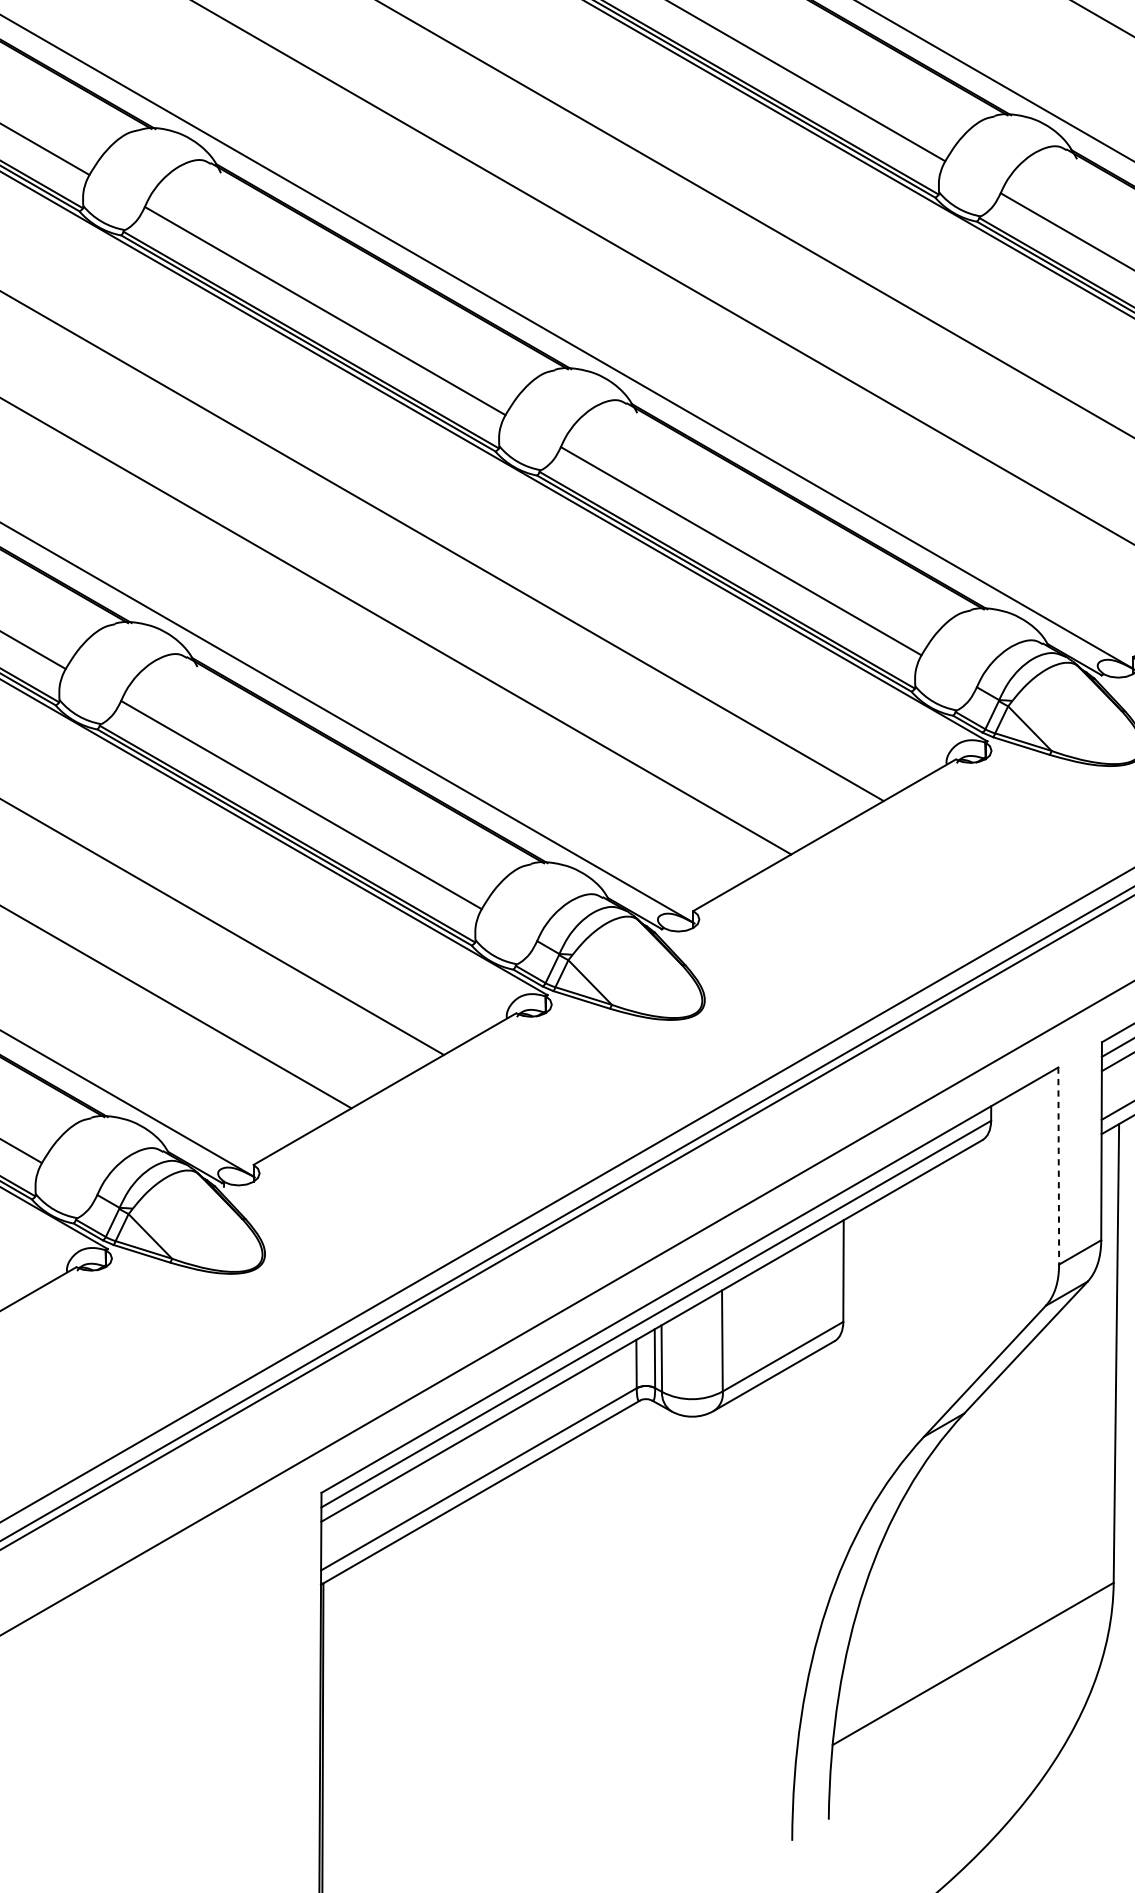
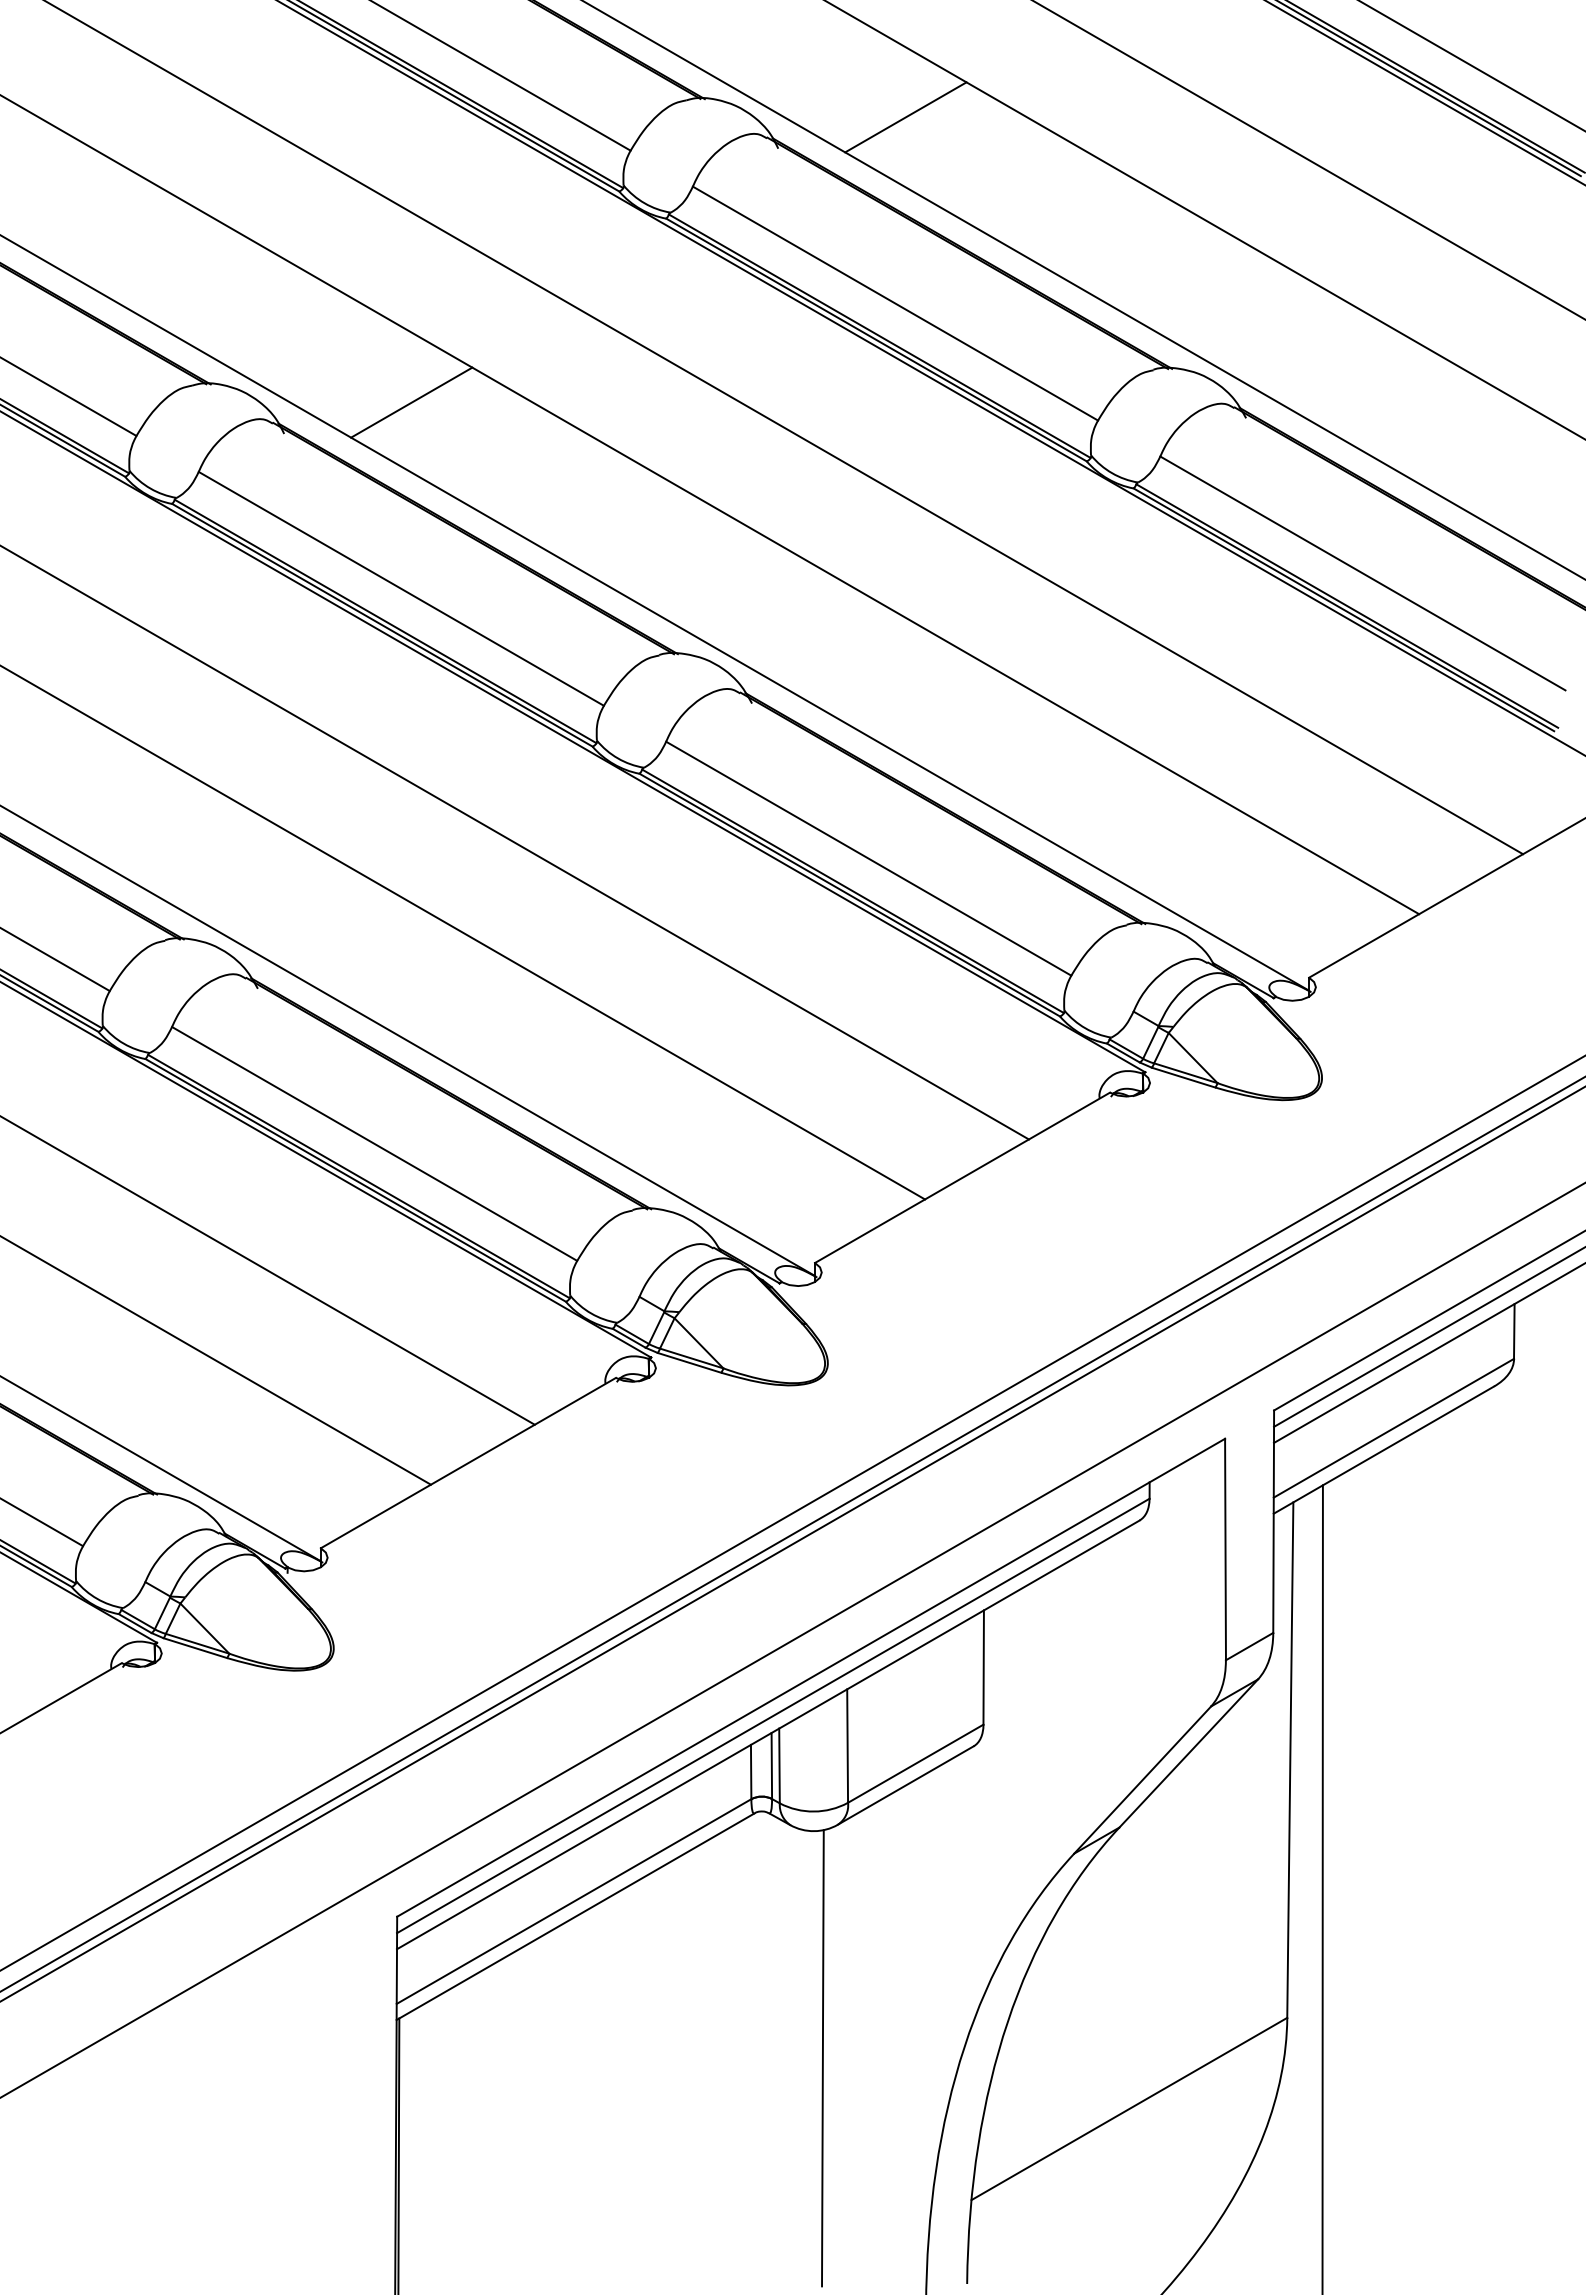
line: (334, 145) -> (411, 402), added
line: (1058, 1166) -> (1225, 1549), dashed -> solid
line: (700, 1619) -> (822, 2058), added

